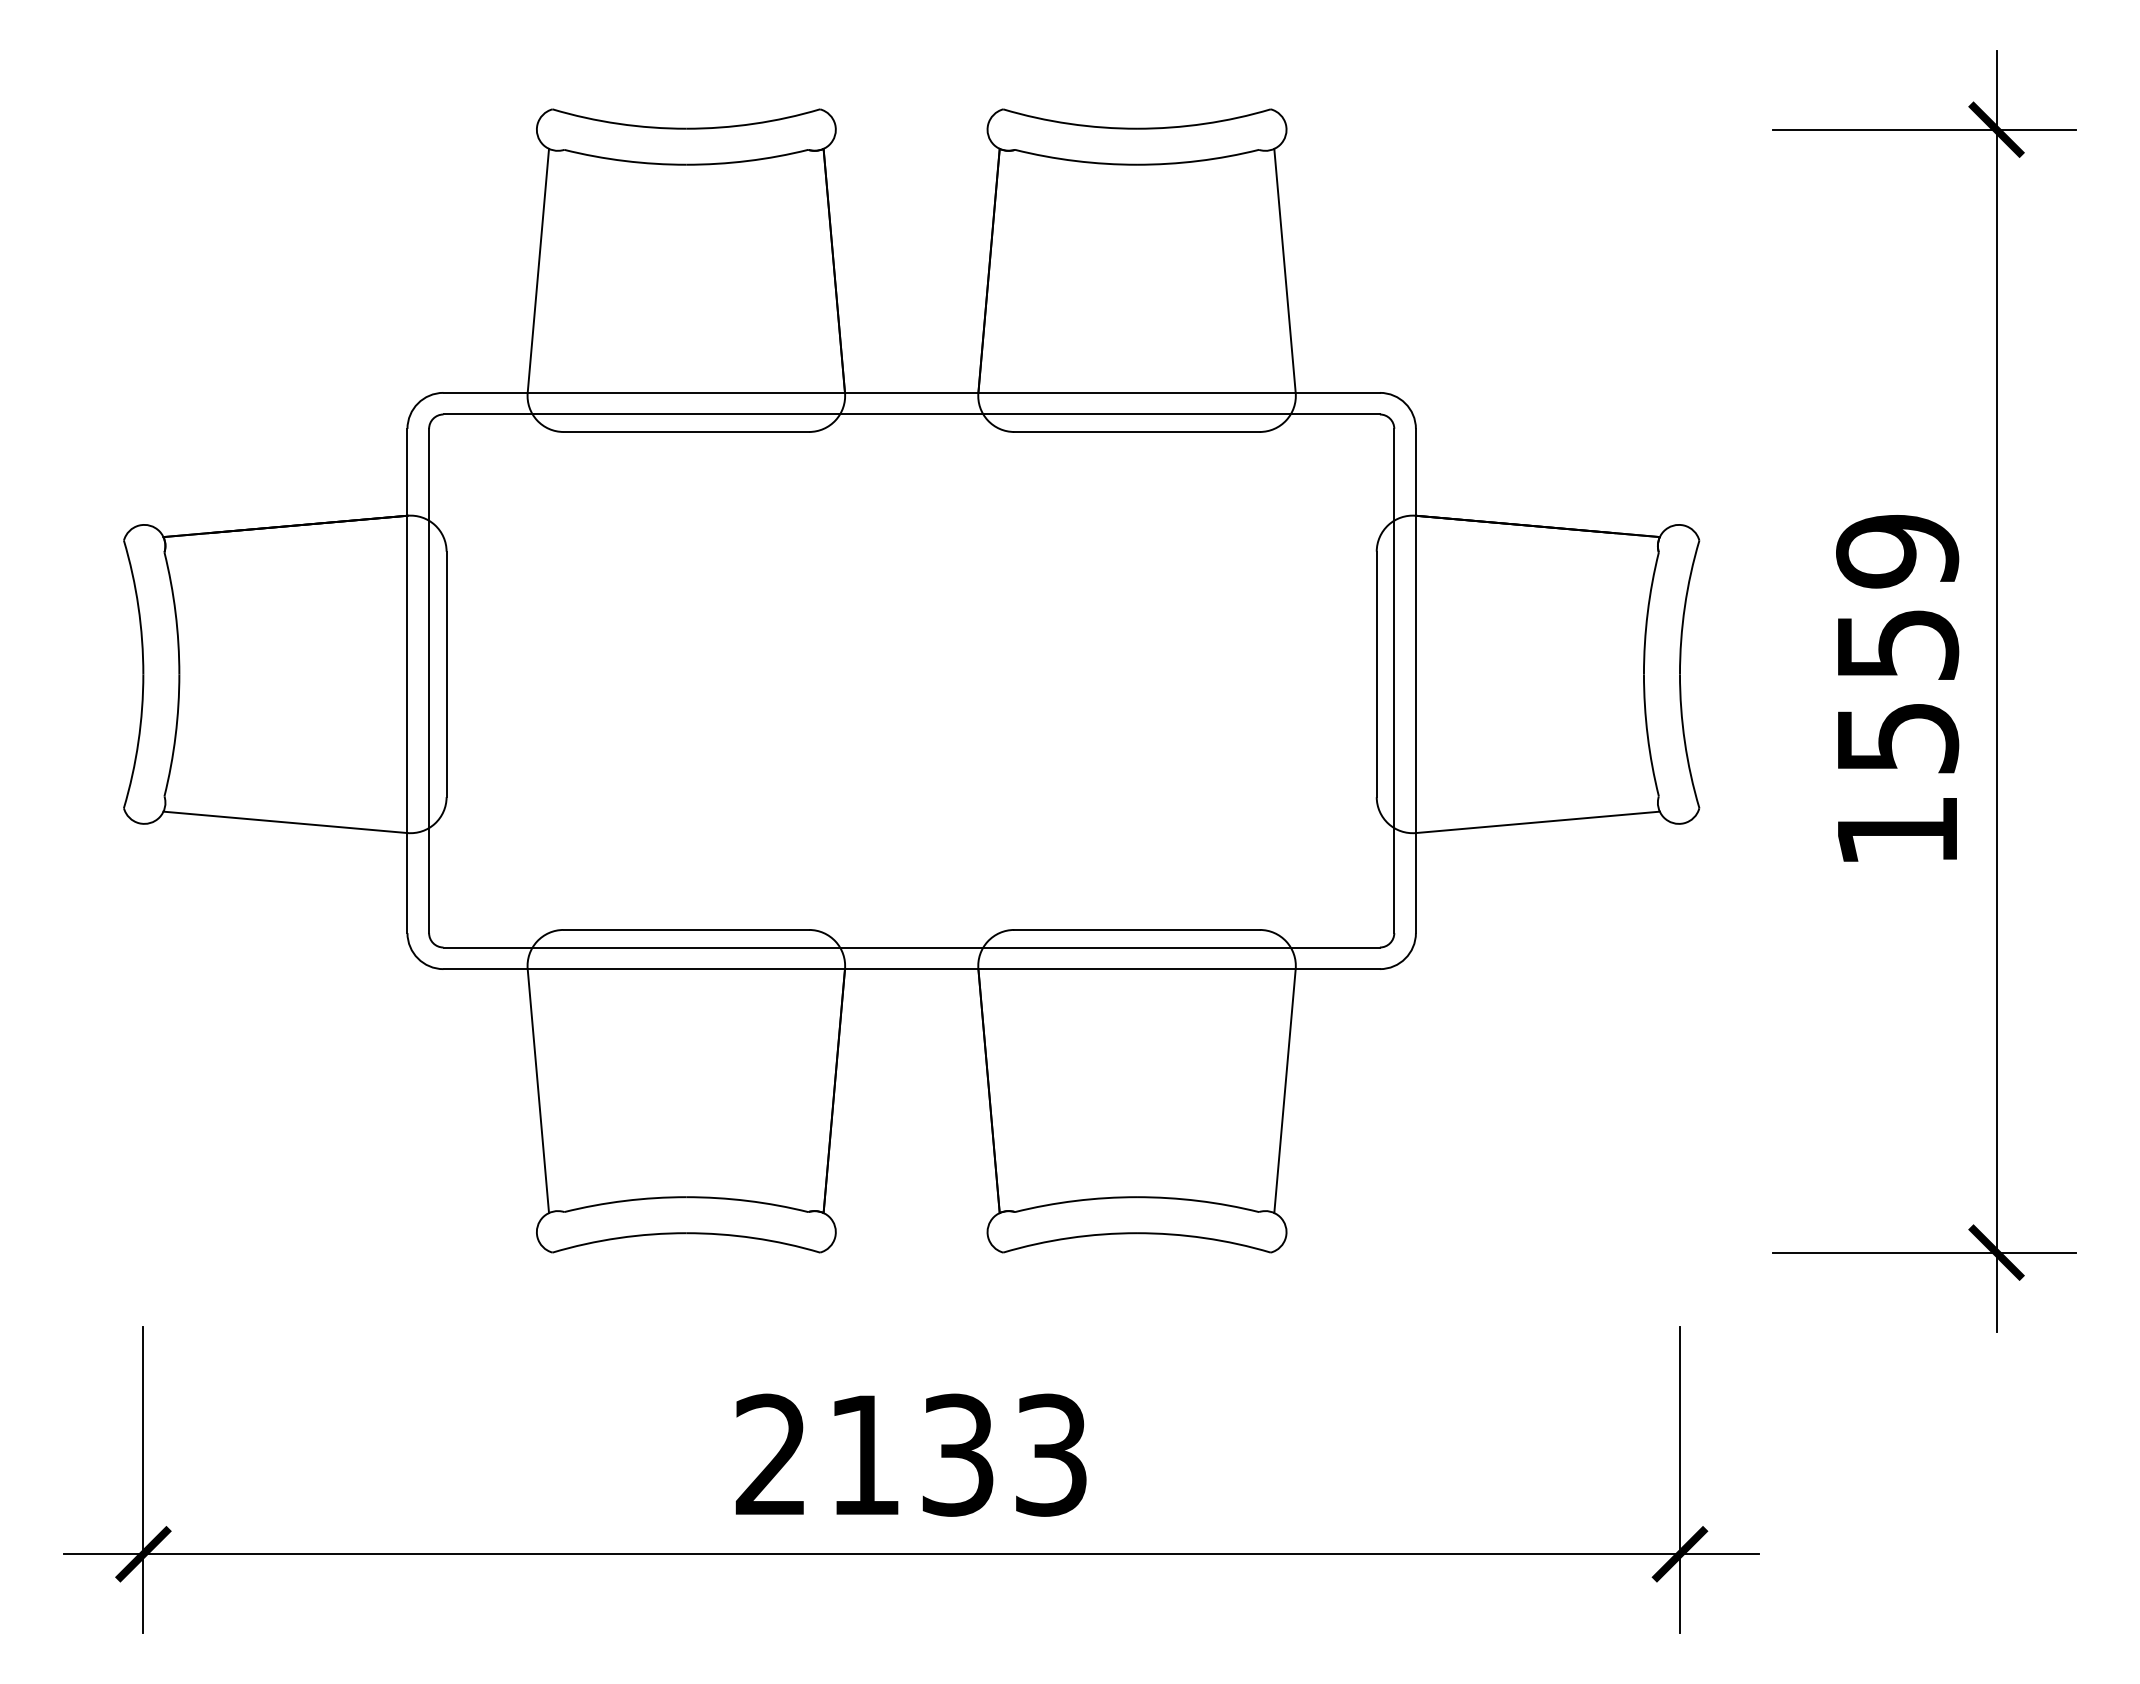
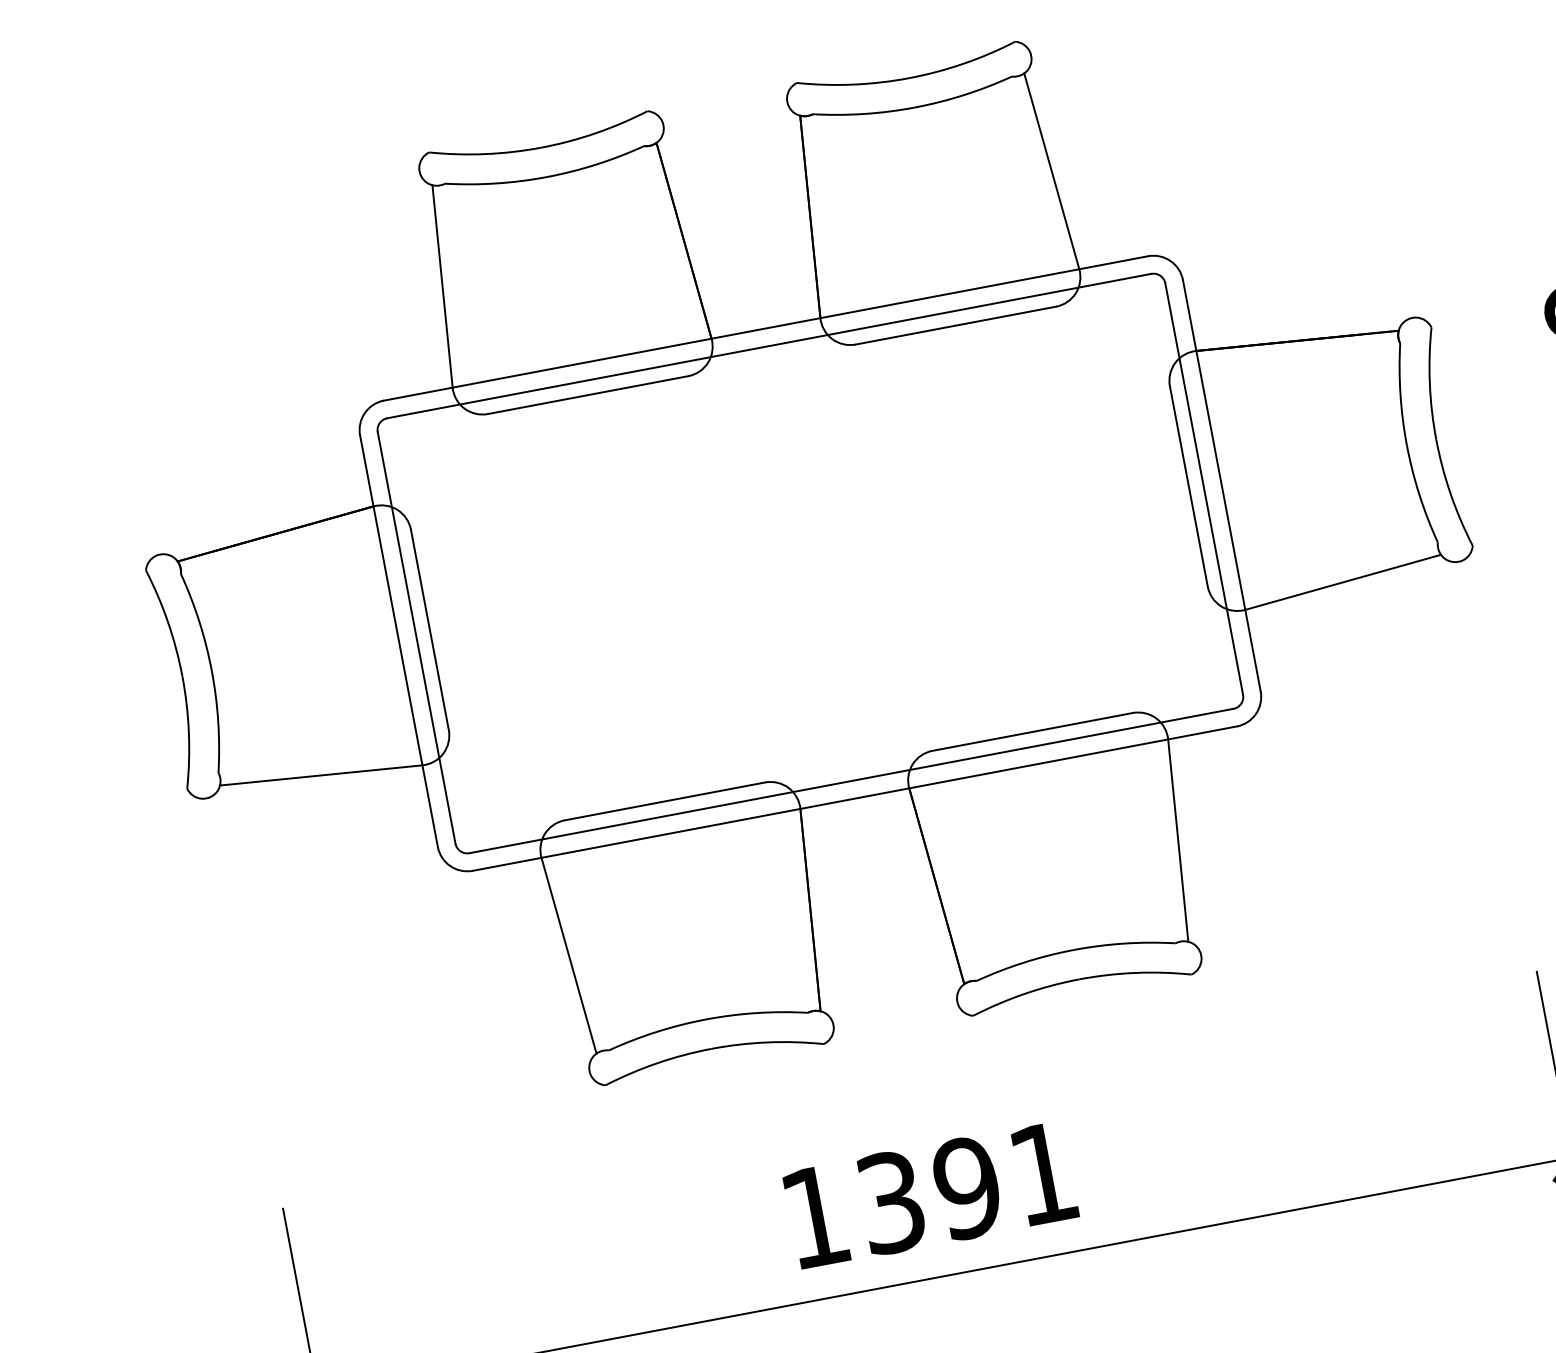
text: (910, 1454) -> (928, 1194), 2133 -> 1391

